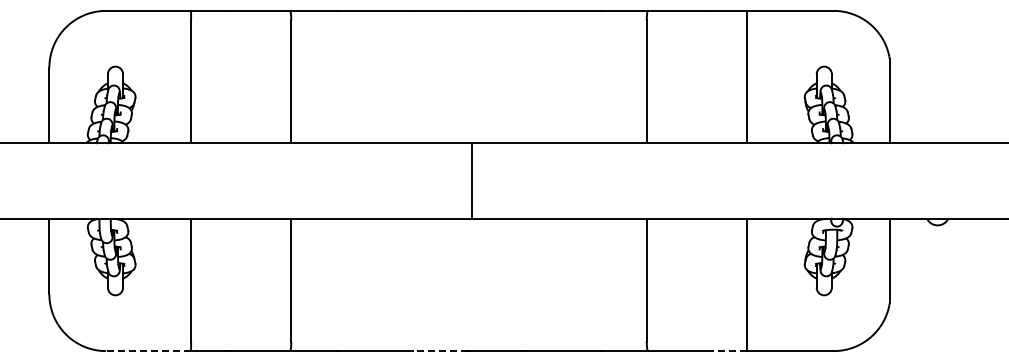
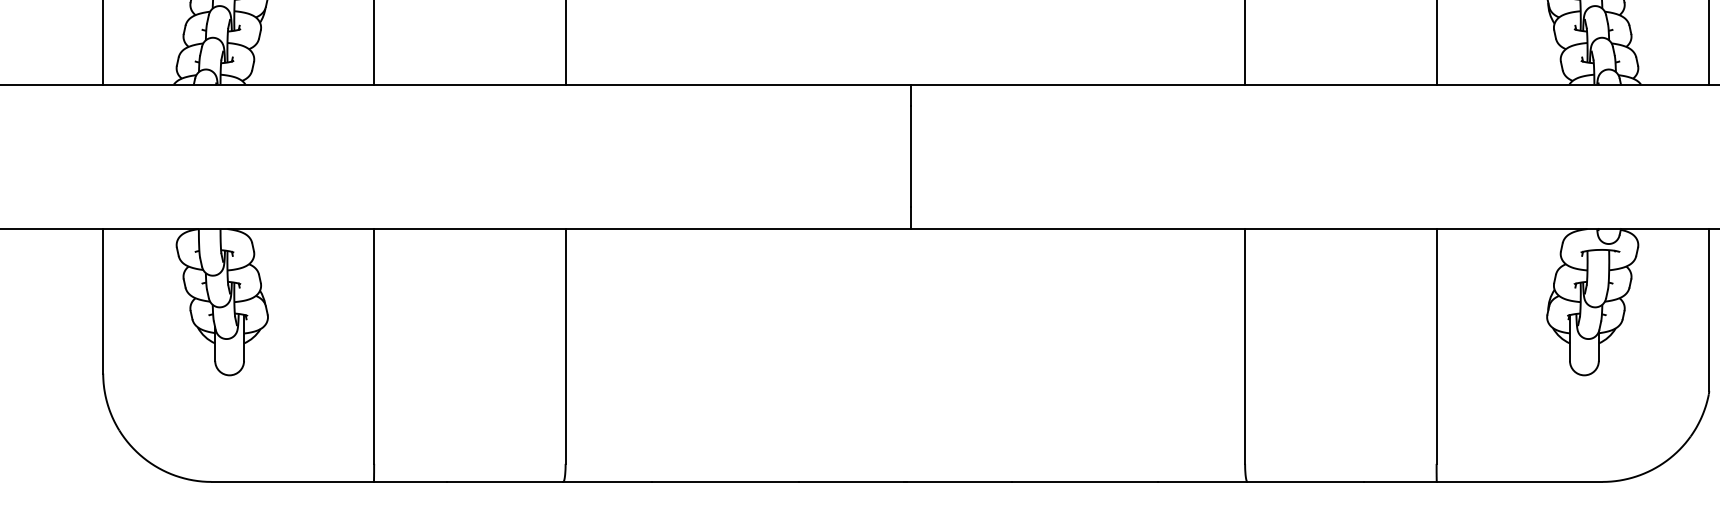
line: (148, 351) -> (292, 482), dashed -> solid
line: (440, 351) -> (850, 482), dashed -> solid
line: (727, 351) -> (1399, 482), dashed -> solid

